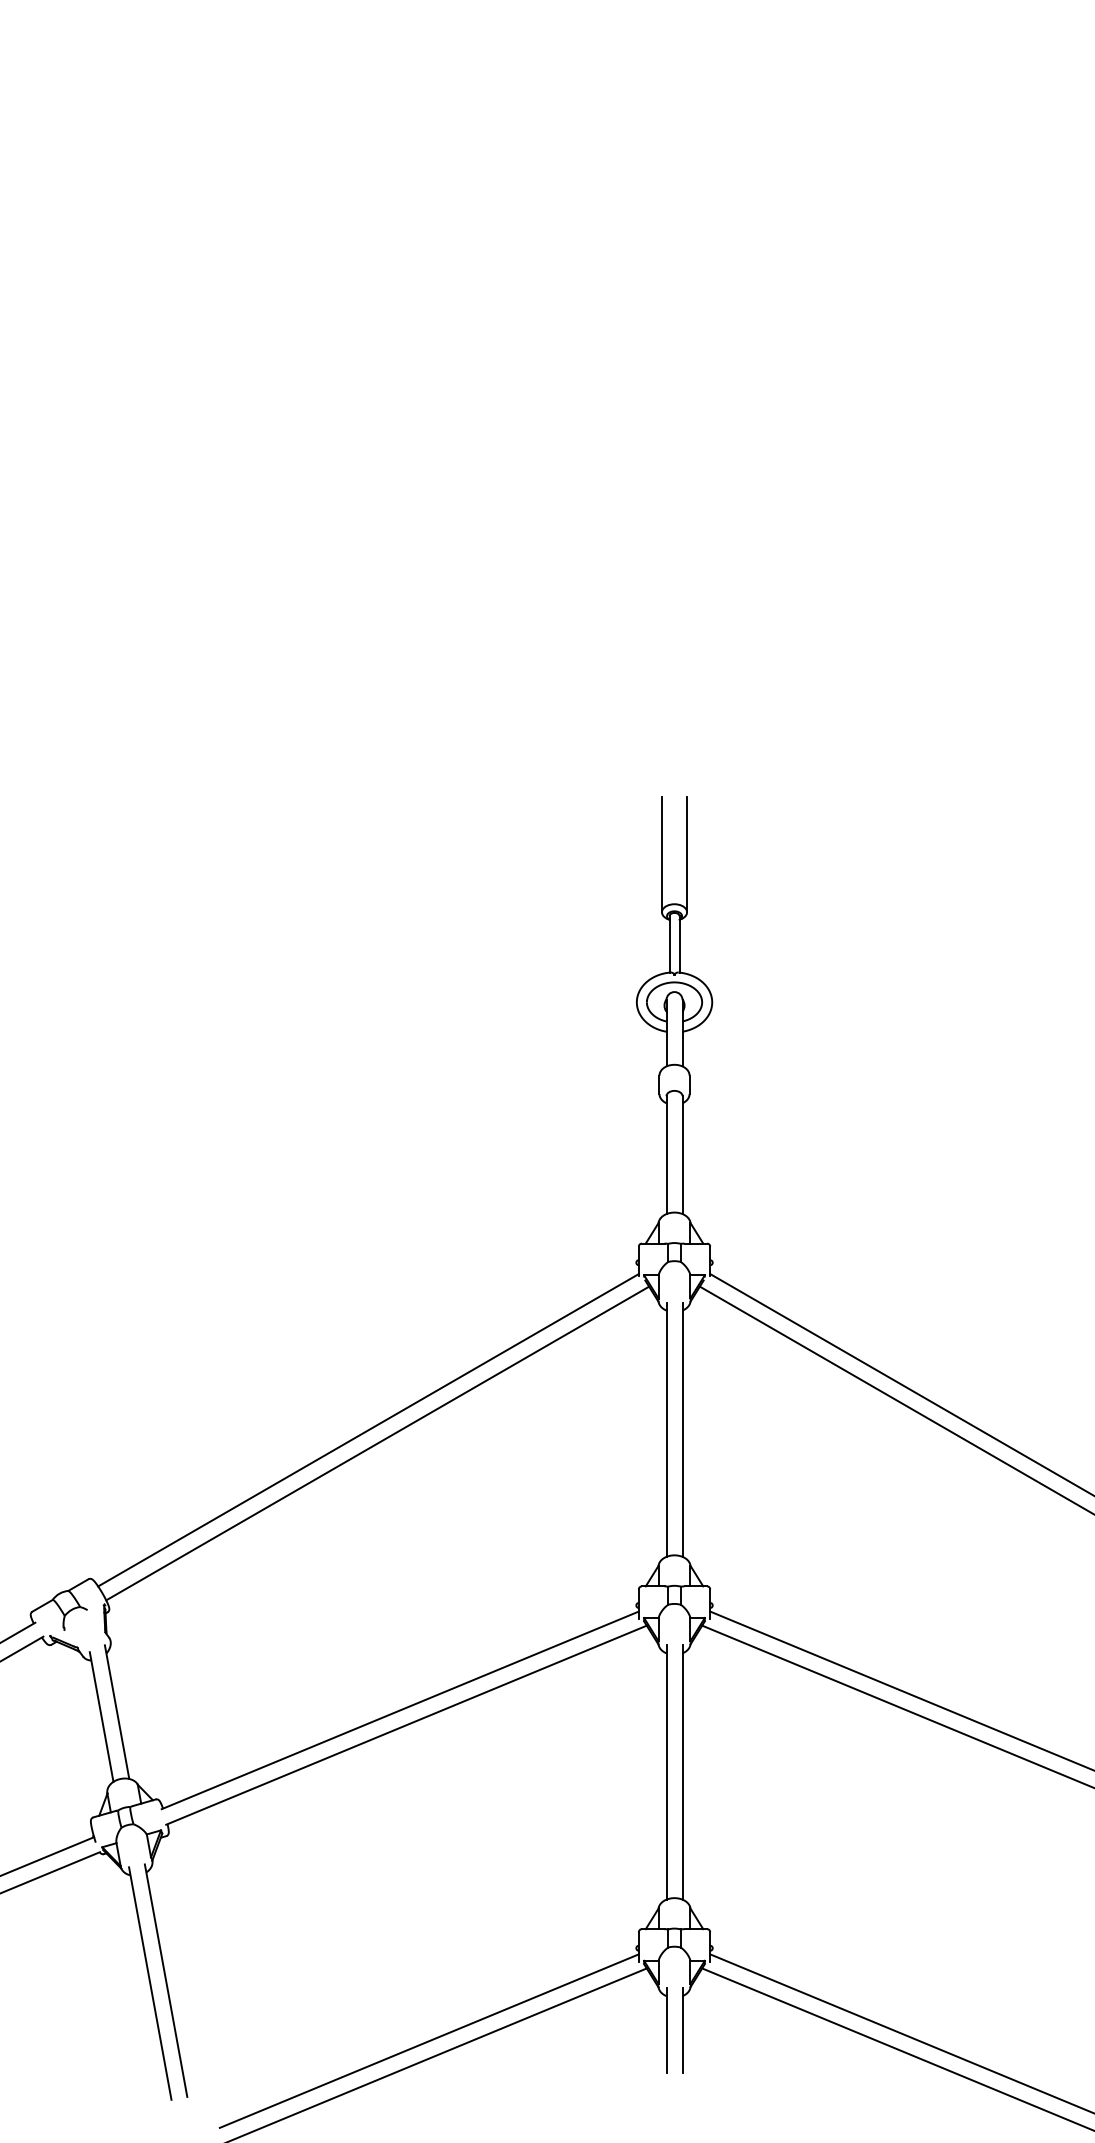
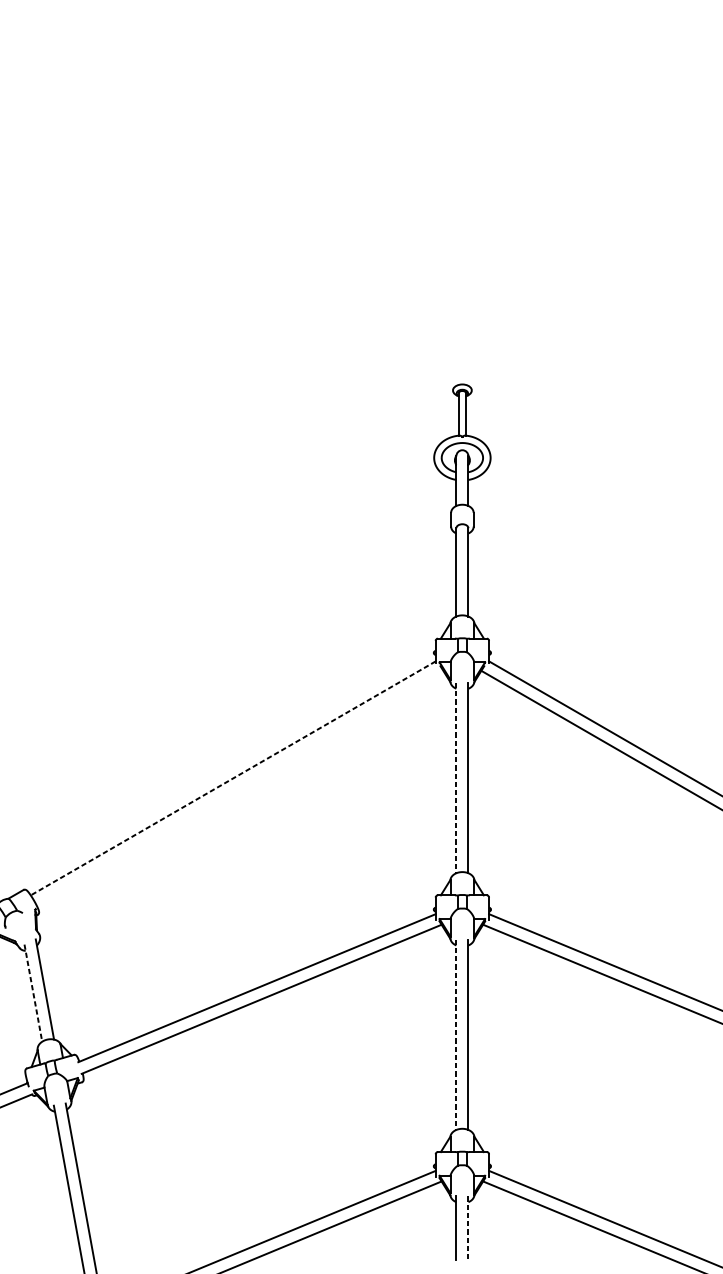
line: (661, 854) -> (452, 347), removed
line: (687, 854) -> (472, 347), removed
line: (368, 1430) -> (233, 778), solid -> dashed
line: (666, 1430) -> (456, 778), solid -> dashed
line: (377, 1443) -> (239, 788), removed
line: (101, 1717) -> (33, 993), solid -> dashed
line: (666, 1773) -> (456, 1035), solid -> dashed
line: (682, 2030) -> (468, 1227), solid -> dashed

